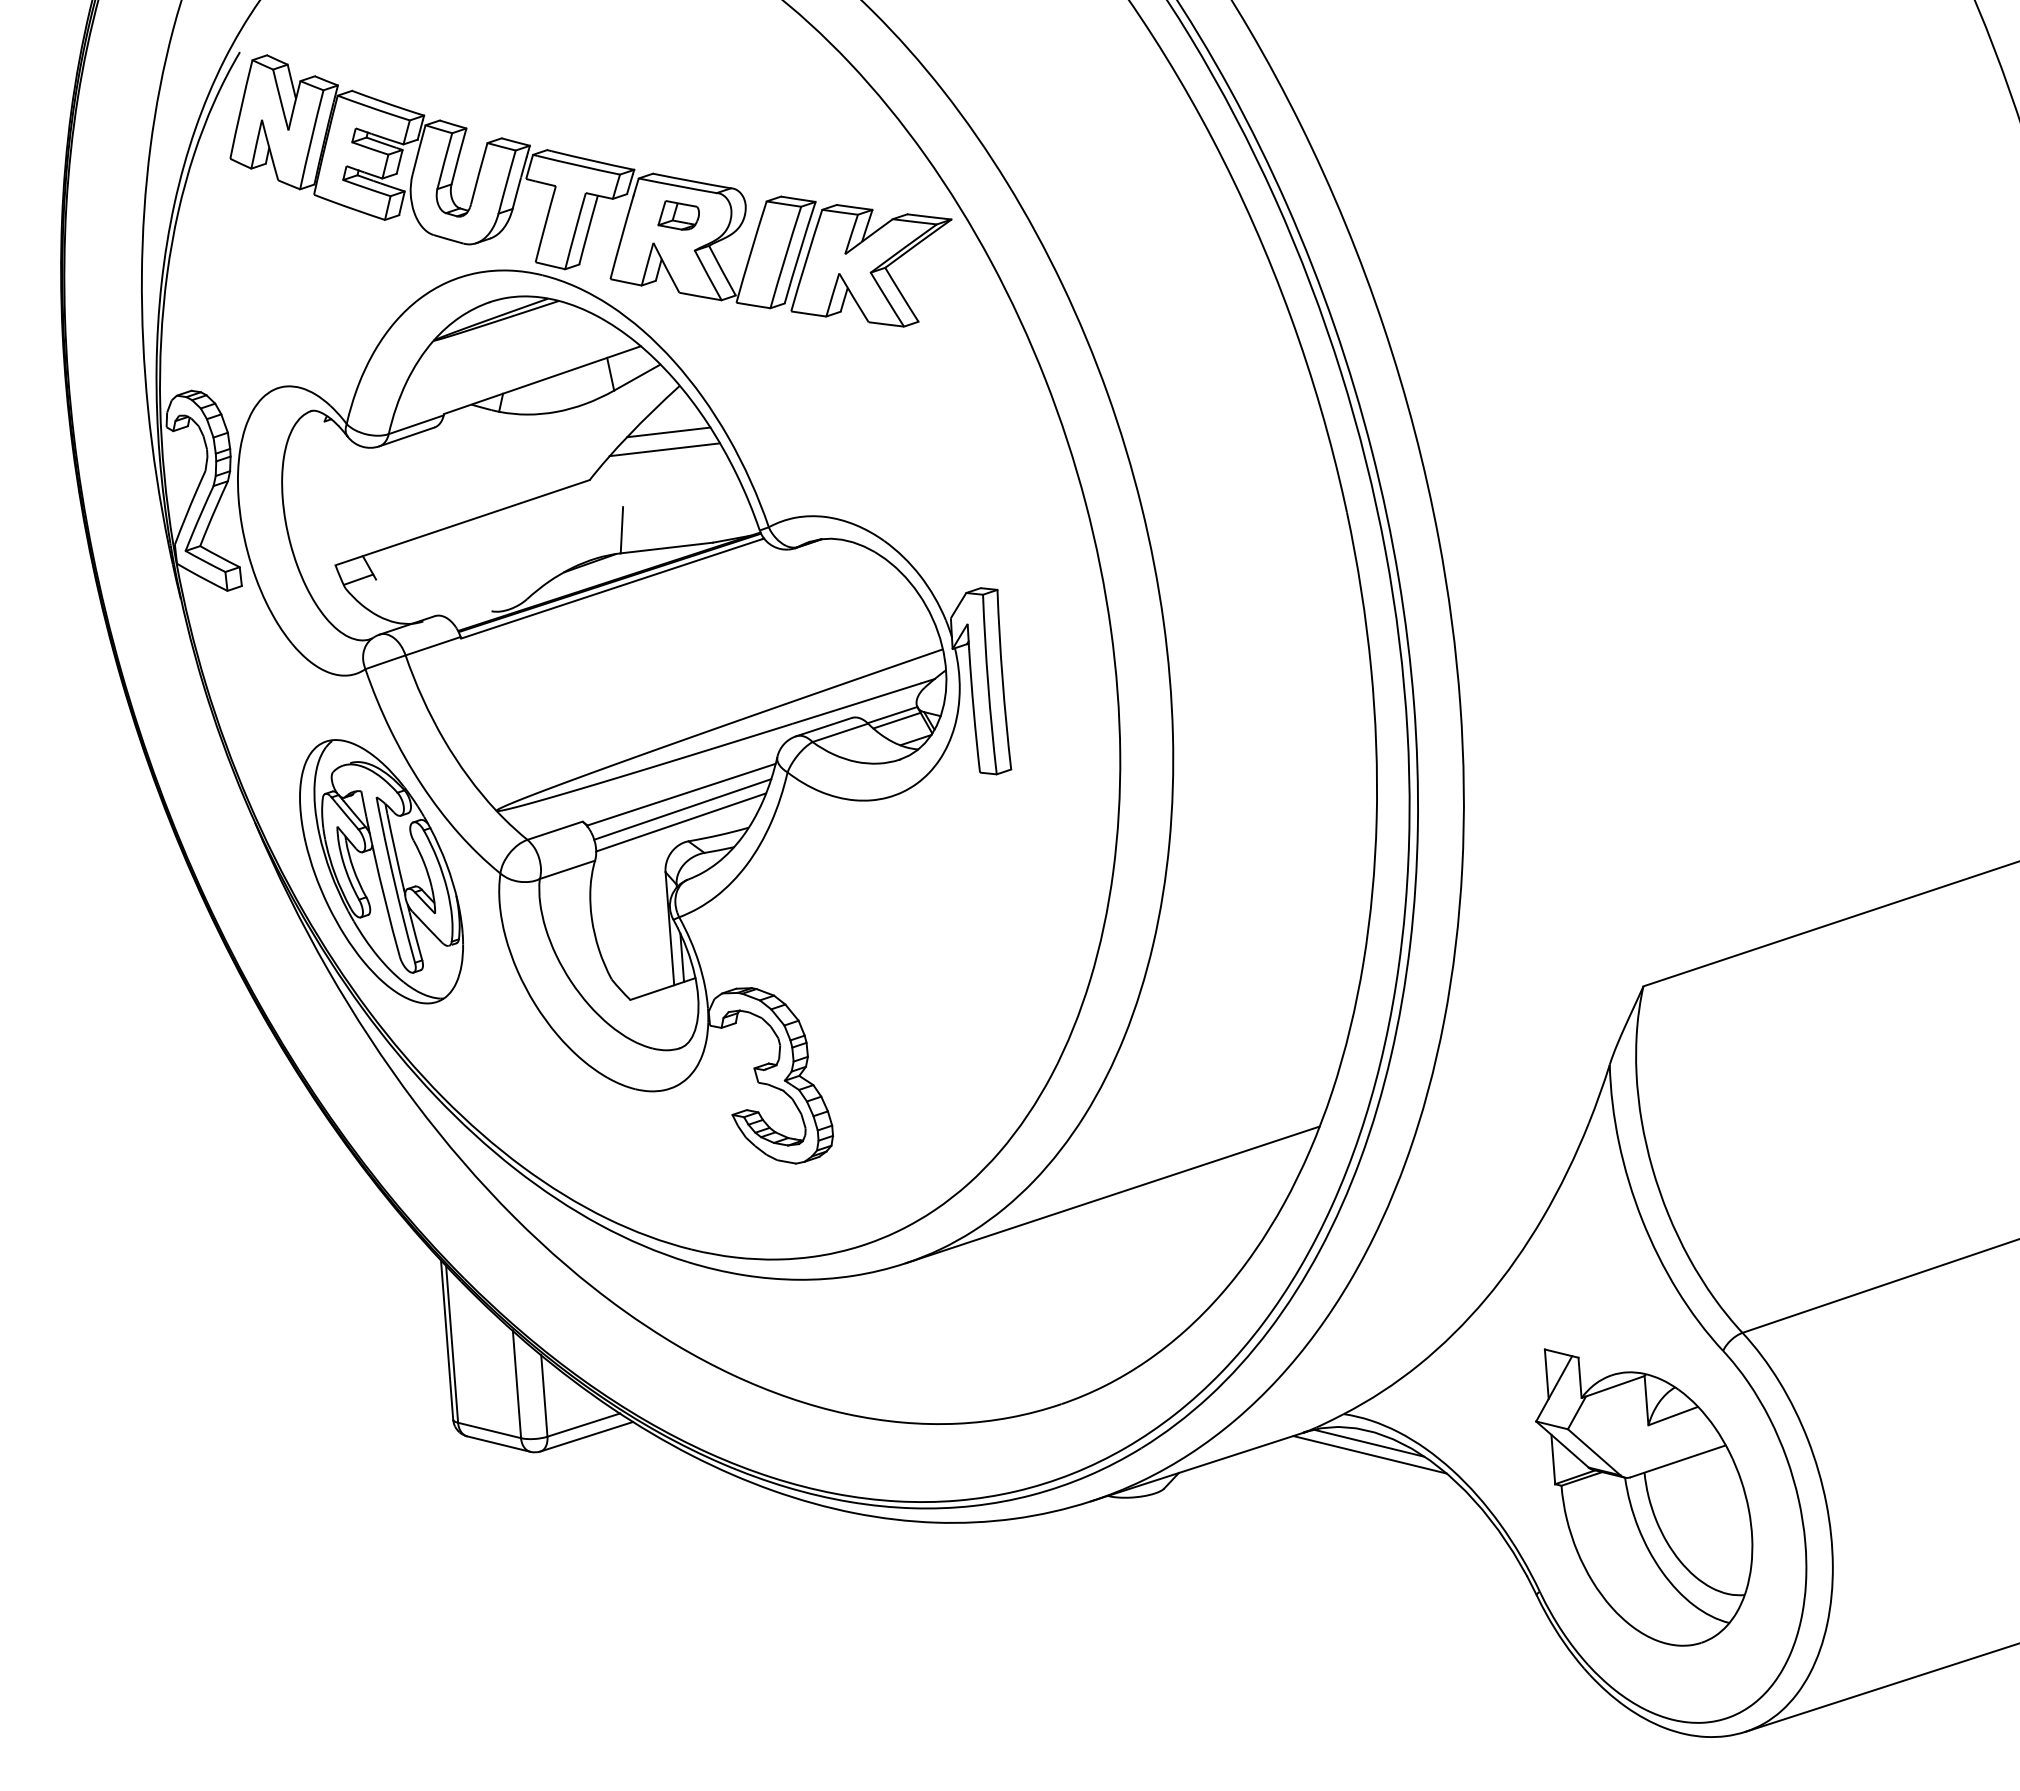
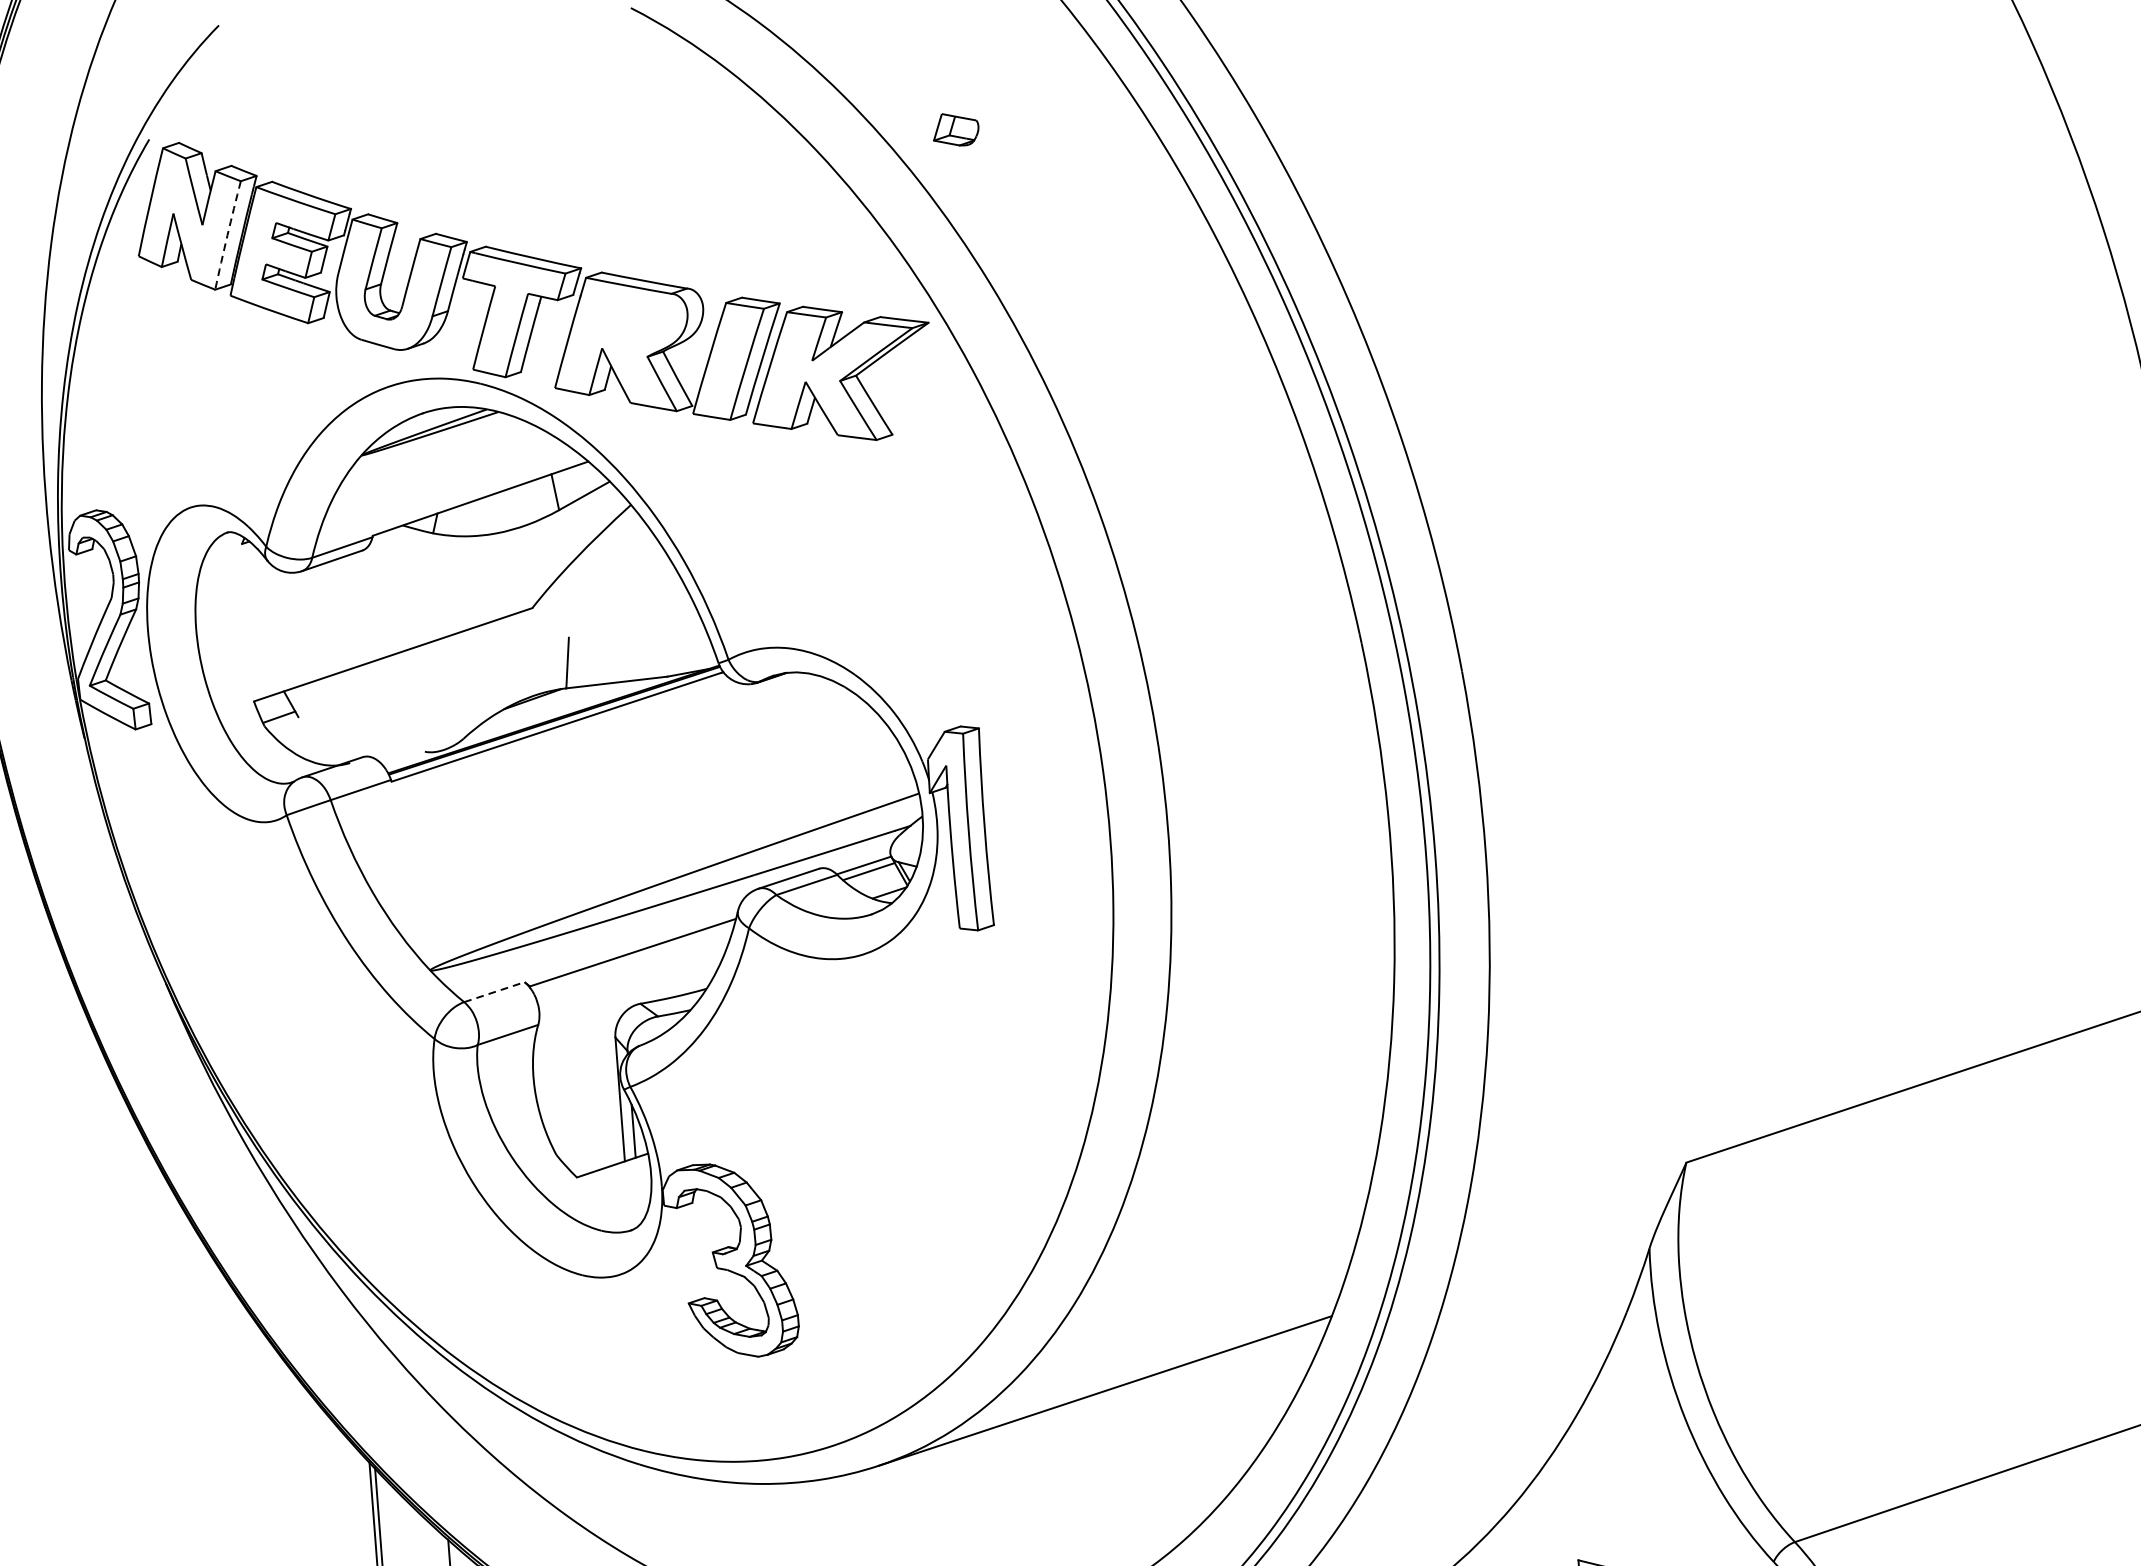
arc: (311, 139) -> (227, 235), solid -> dashed
part: (678, 215) -> (955, 129), moved
line: (668, 432) -> (618, 556), removed
line: (664, 449) -> (614, 574), removed
line: (682, 809) -> (633, 968), removed
line: (680, 822) -> (631, 983), removed
line: (555, 830) -> (494, 991), solid -> dashed
part: (381, 871) -> (304, 1036), removed

